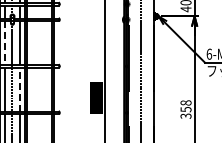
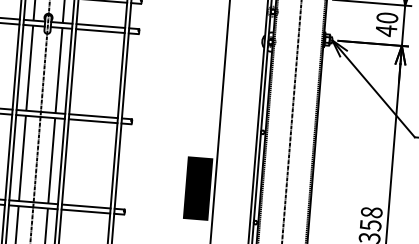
line: (4, 43) -> (28, 68), dashed -> solid
line: (20, 89) -> (52, 160), dashed -> solid

